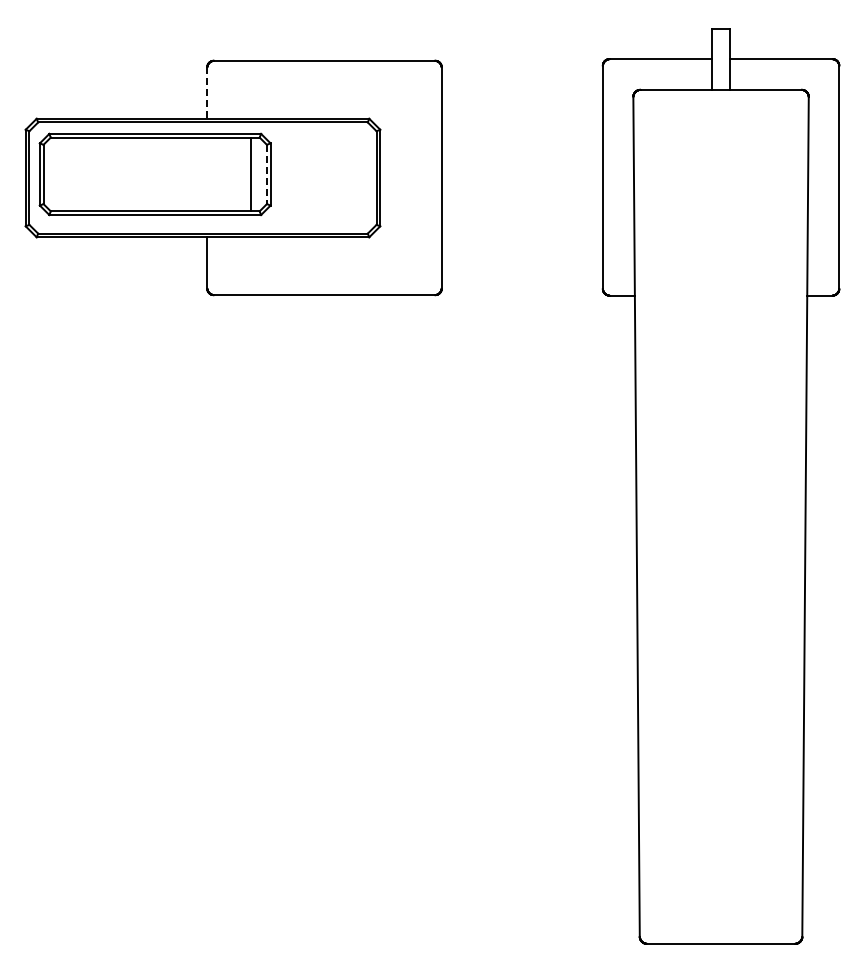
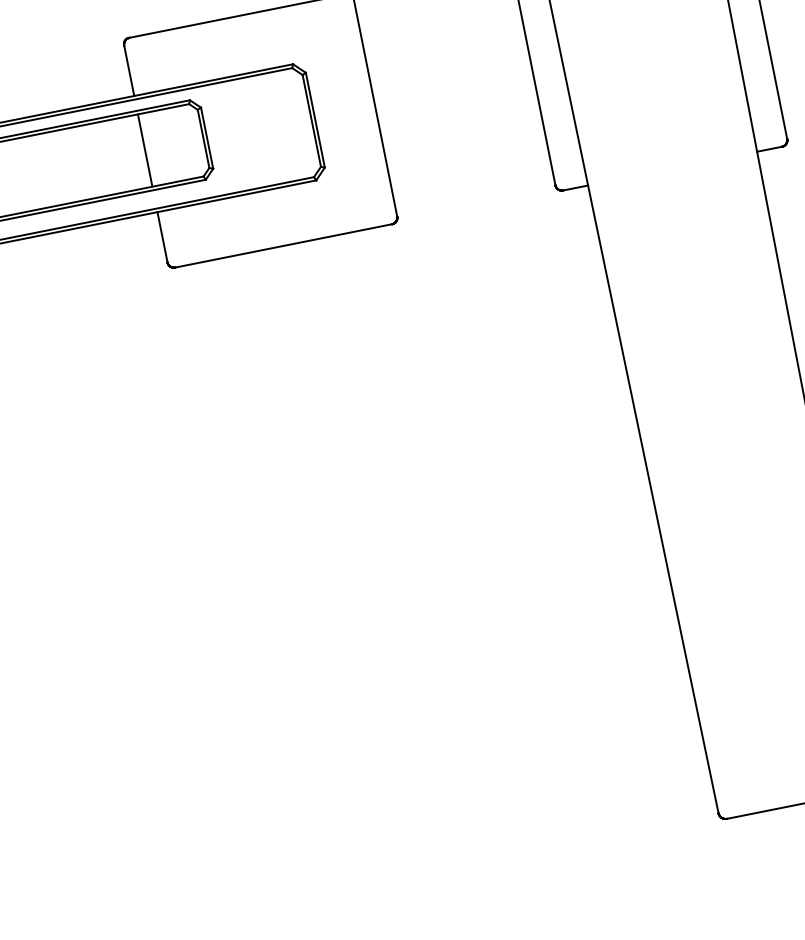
line: (207, 93) -> (129, 71), dashed -> solid
line: (251, 174) -> (145, 150), moved
line: (266, 174) -> (203, 139), dashed -> solid

